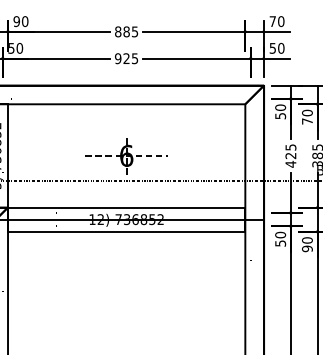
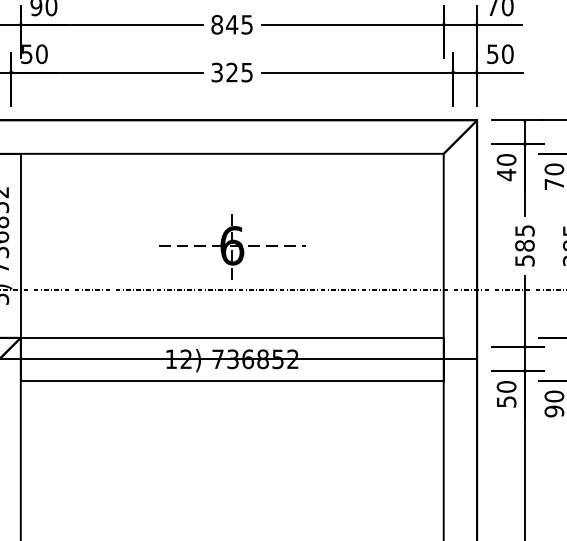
text: (126, 31) -> (231, 24), 885 -> 845
text: (118, 58) -> (217, 72), 925 -> 325
text: (280, 115) -> (506, 173), 50 -> 40
text: (290, 159) -> (524, 252), 425 -> 585

